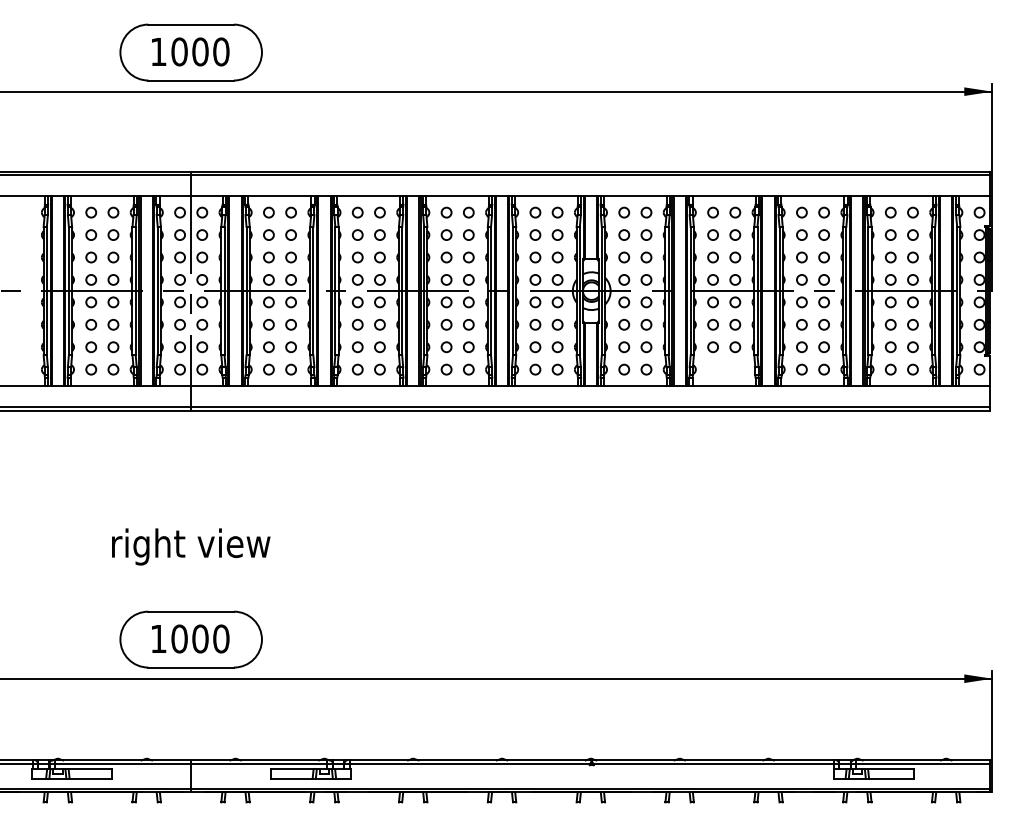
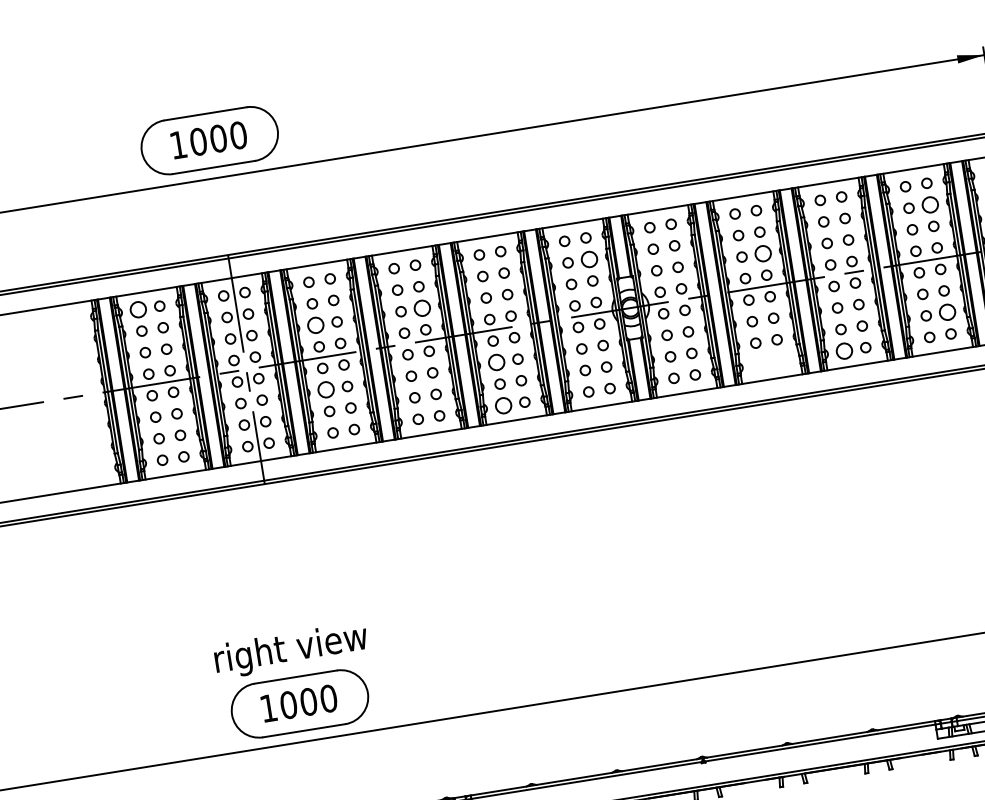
circle: (91, 212) -> (138, 309), size x1.6
circle: (557, 234) -> (589, 258), size x1.6
circle: (912, 234) -> (929, 204), size x1.6
circle: (268, 257) -> (315, 325), size x1.6
circle: (379, 257) -> (421, 308), size x1.6
circle: (735, 257) -> (763, 253), size x1.6
circle: (268, 324) -> (325, 389), size x1.6
circle: (446, 324) -> (496, 362), size x1.6
circle: (912, 347) -> (947, 312), size x1.6
circle: (446, 369) -> (503, 405), size x1.6
circle: (801, 369) -> (844, 350), size x1.6
text: (191, 546) -> (291, 650), moved

